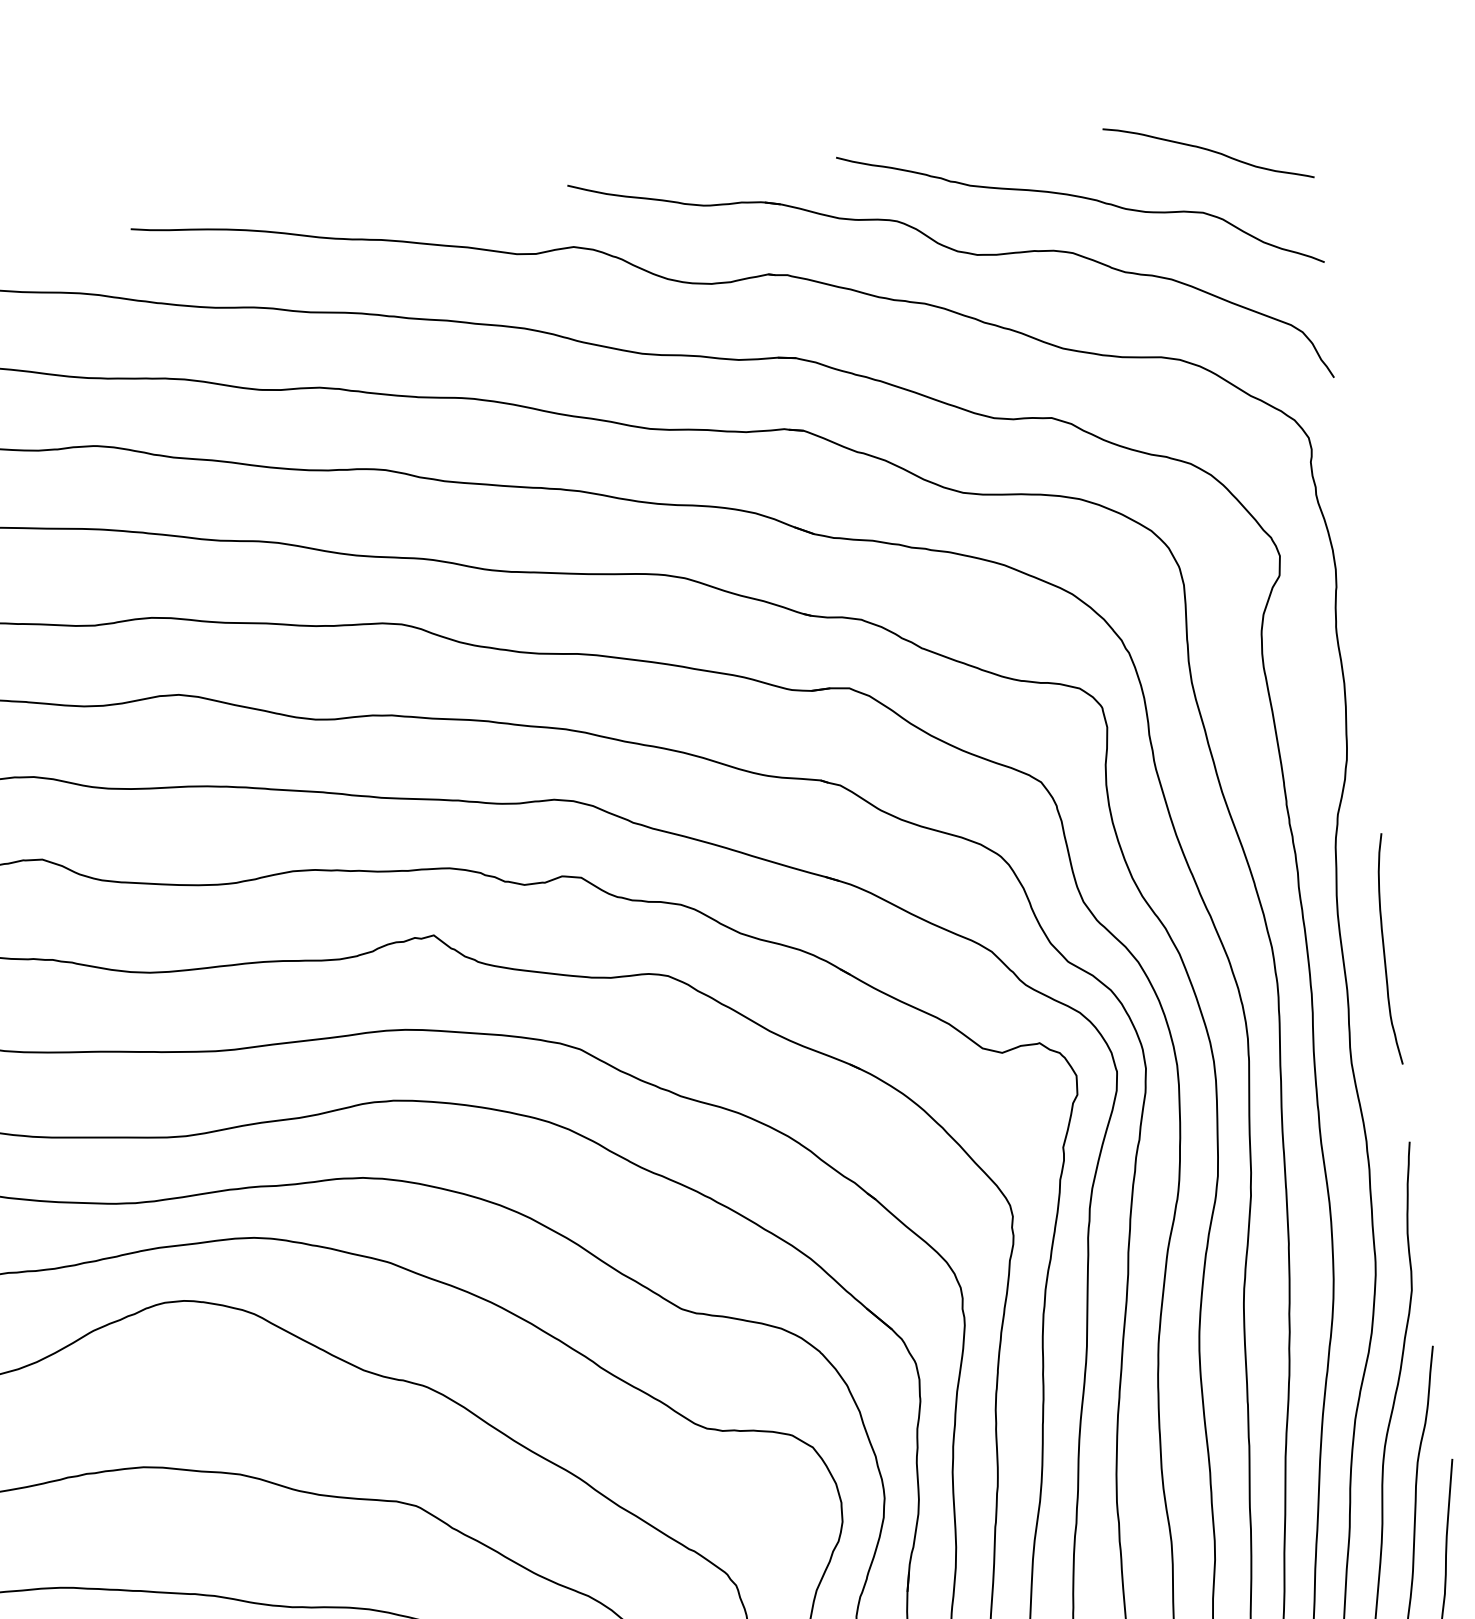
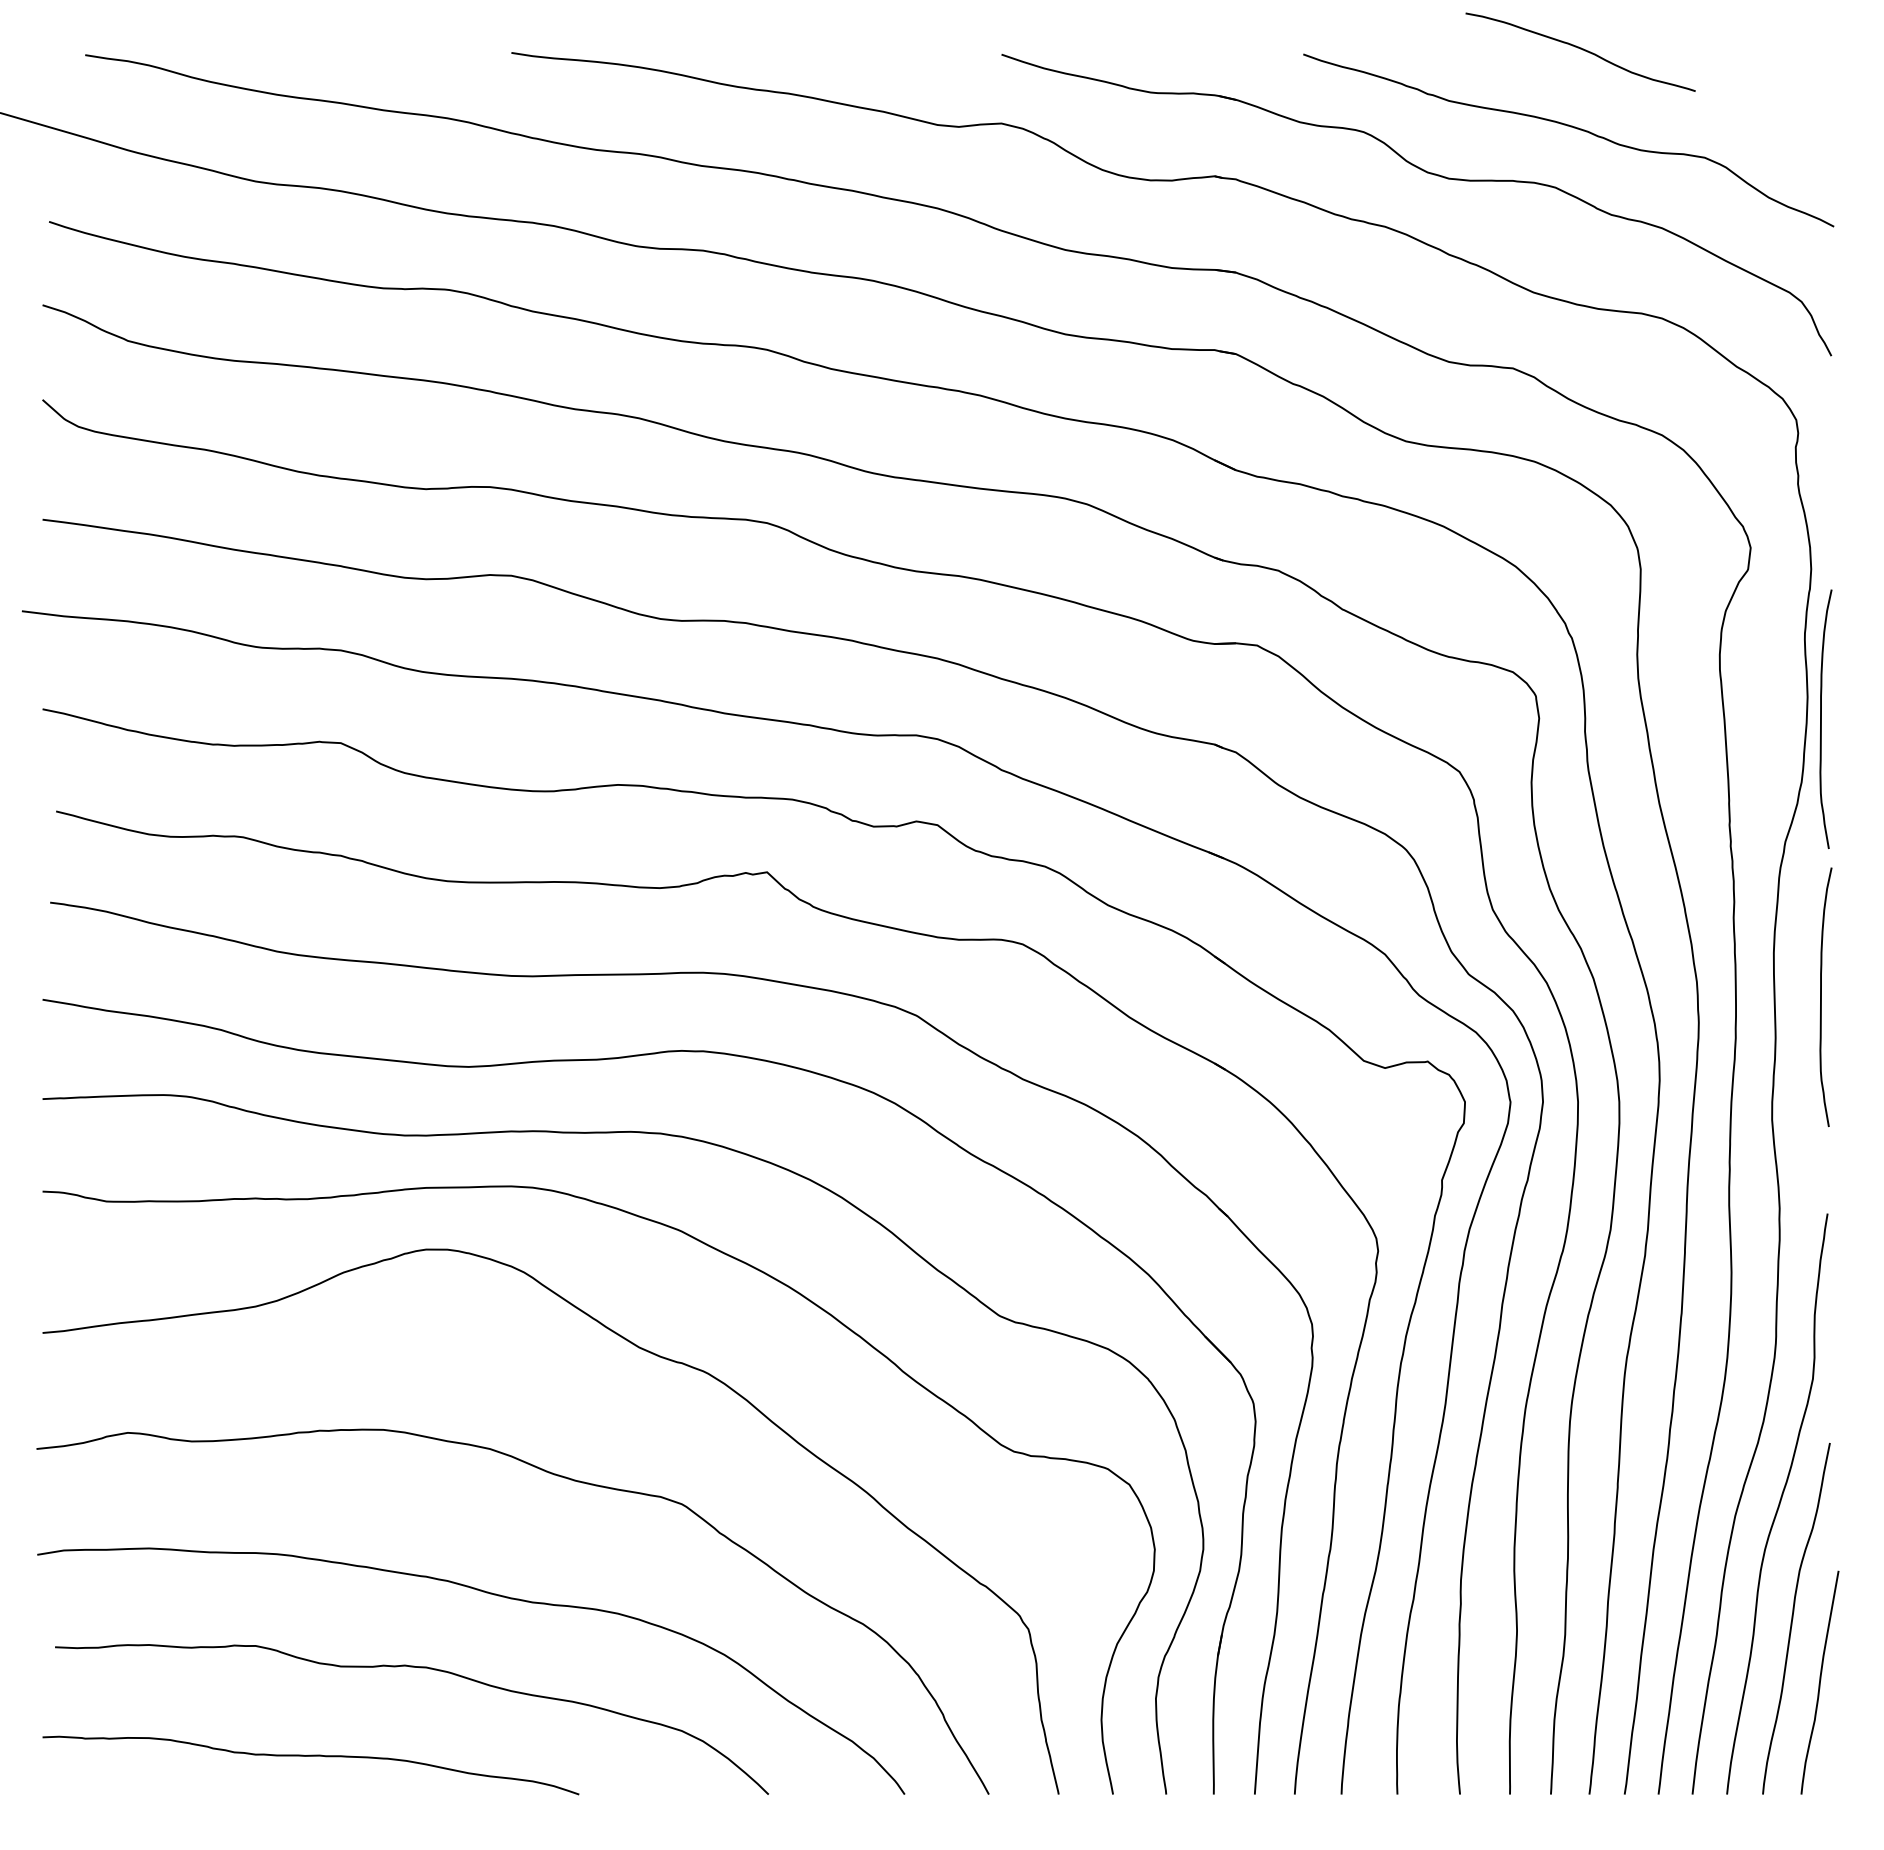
curve: (1208, 150) -> (1580, 49), moved
curve: (1358, 701) -> (1821, 718), added

